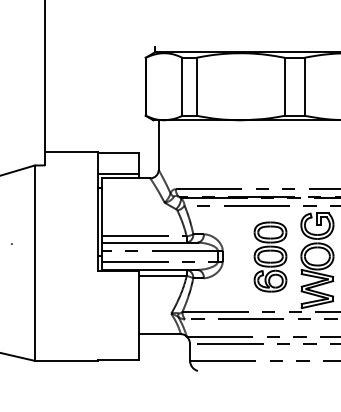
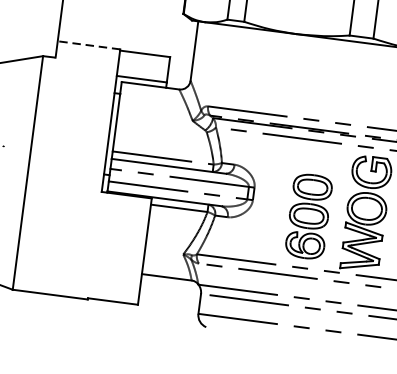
line: (70, 151) -> (87, 44), solid -> dashed
part: (270, 256) -> (308, 215), moved

